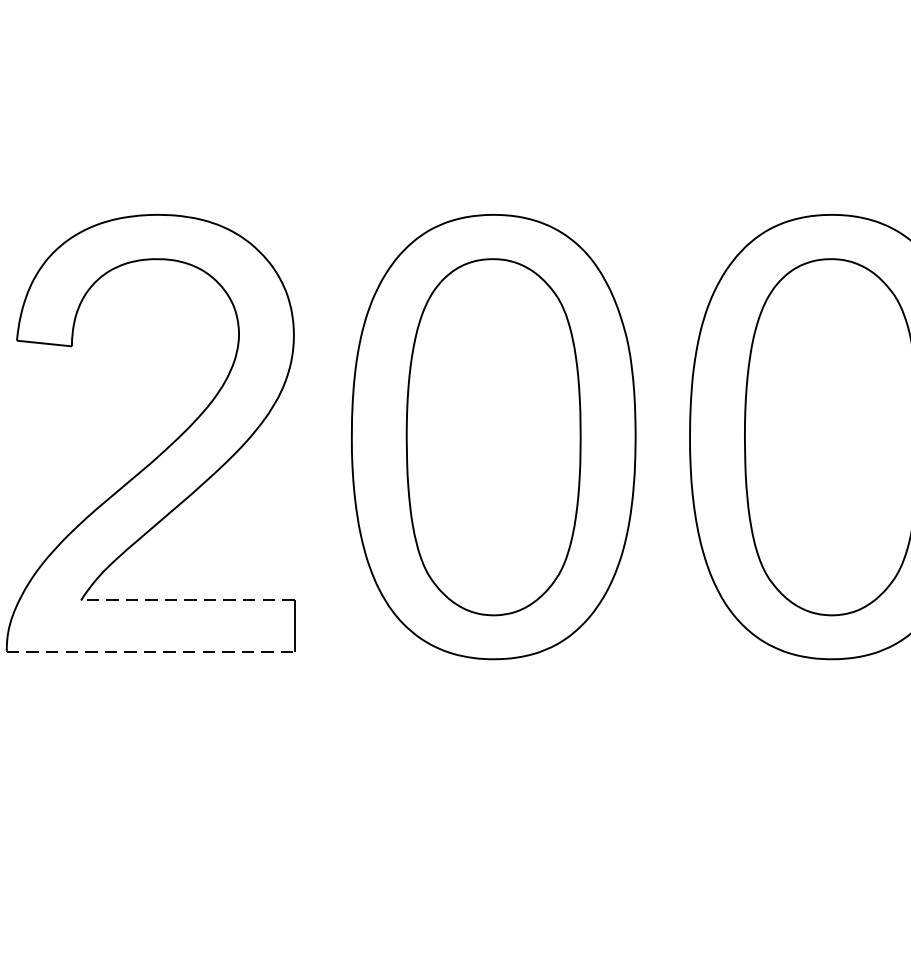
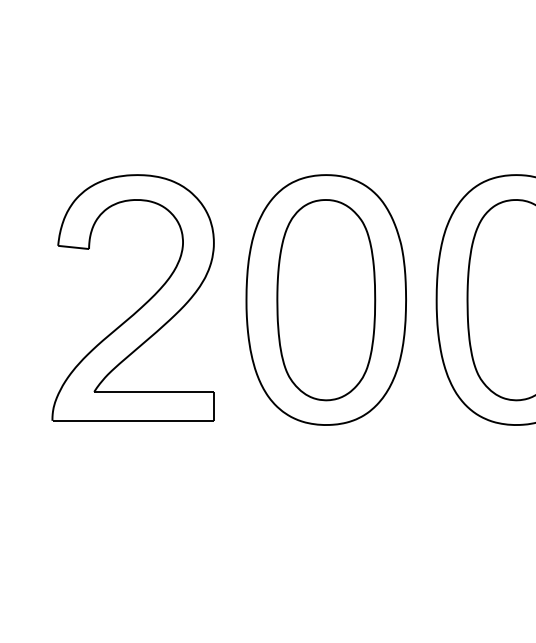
line: (186, 599) -> (153, 391), dashed -> solid
line: (150, 651) -> (133, 420), dashed -> solid

